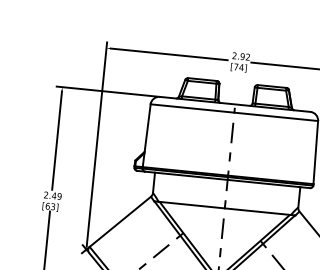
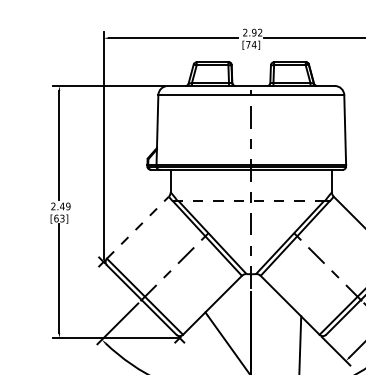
line: (224, 208) -> (250, 201), solid -> dashed
line: (119, 221) -> (137, 227), solid -> dashed

